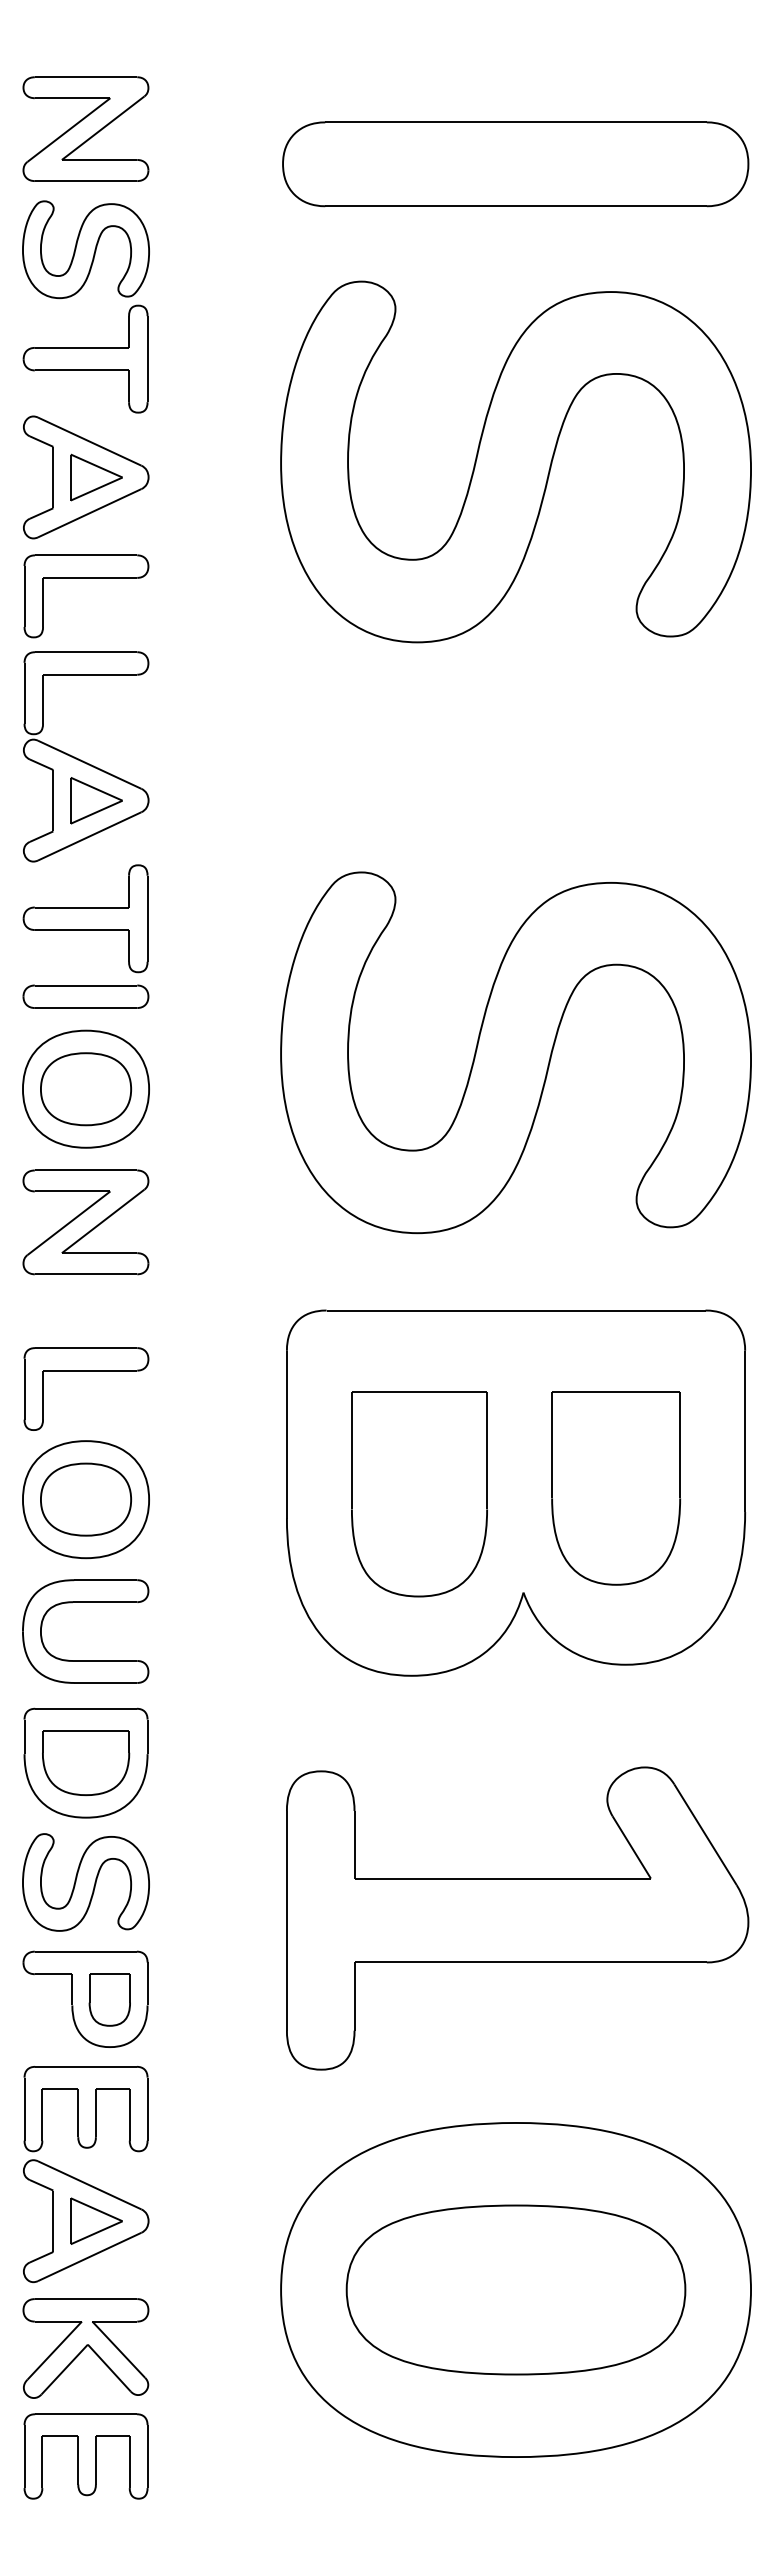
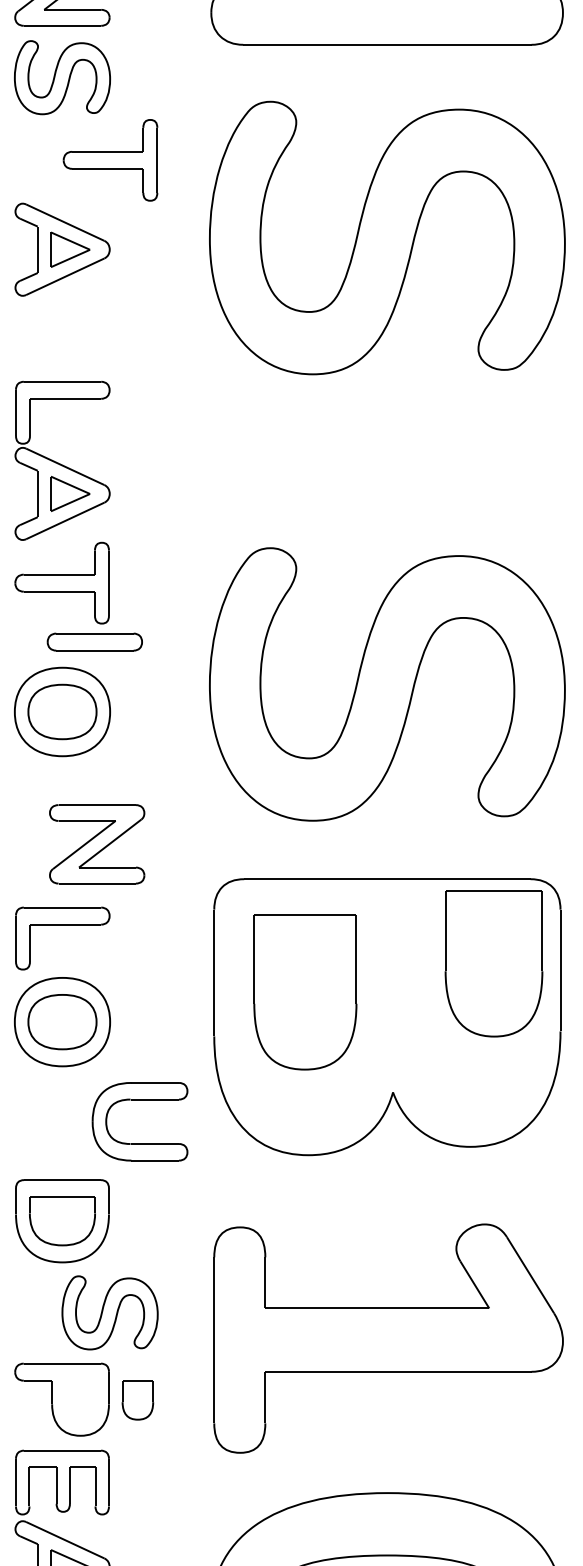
part: (85, 358) -> (110, 159), moved
part: (86, 578) -> (62, 326), removed
part: (85, 996) -> (94, 641), moved
part: (85, 1222) -> (96, 844), moved
part: (616, 1488) -> (494, 963), moved
part: (419, 1494) -> (305, 992), moved
part: (85, 1602) -> (139, 1099), moved
part: (85, 1882) -> (109, 1312), moved
part: (109, 1999) -> (137, 1399), moved

